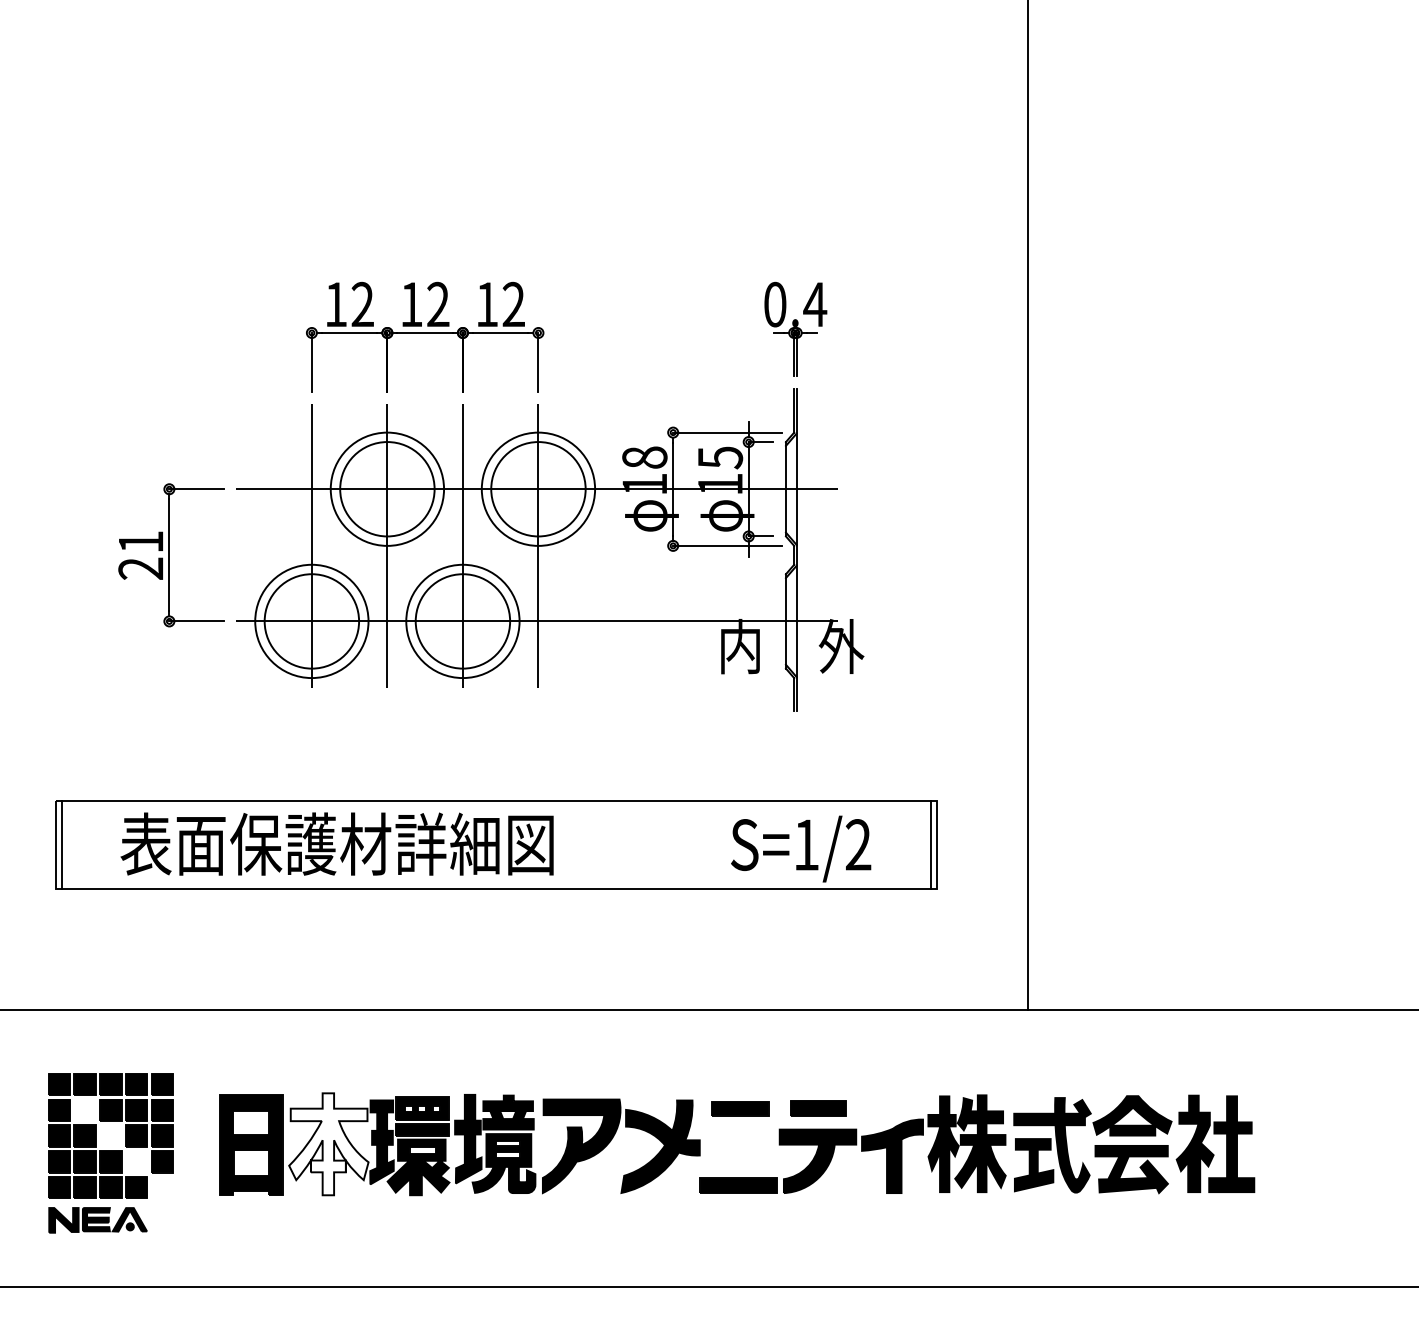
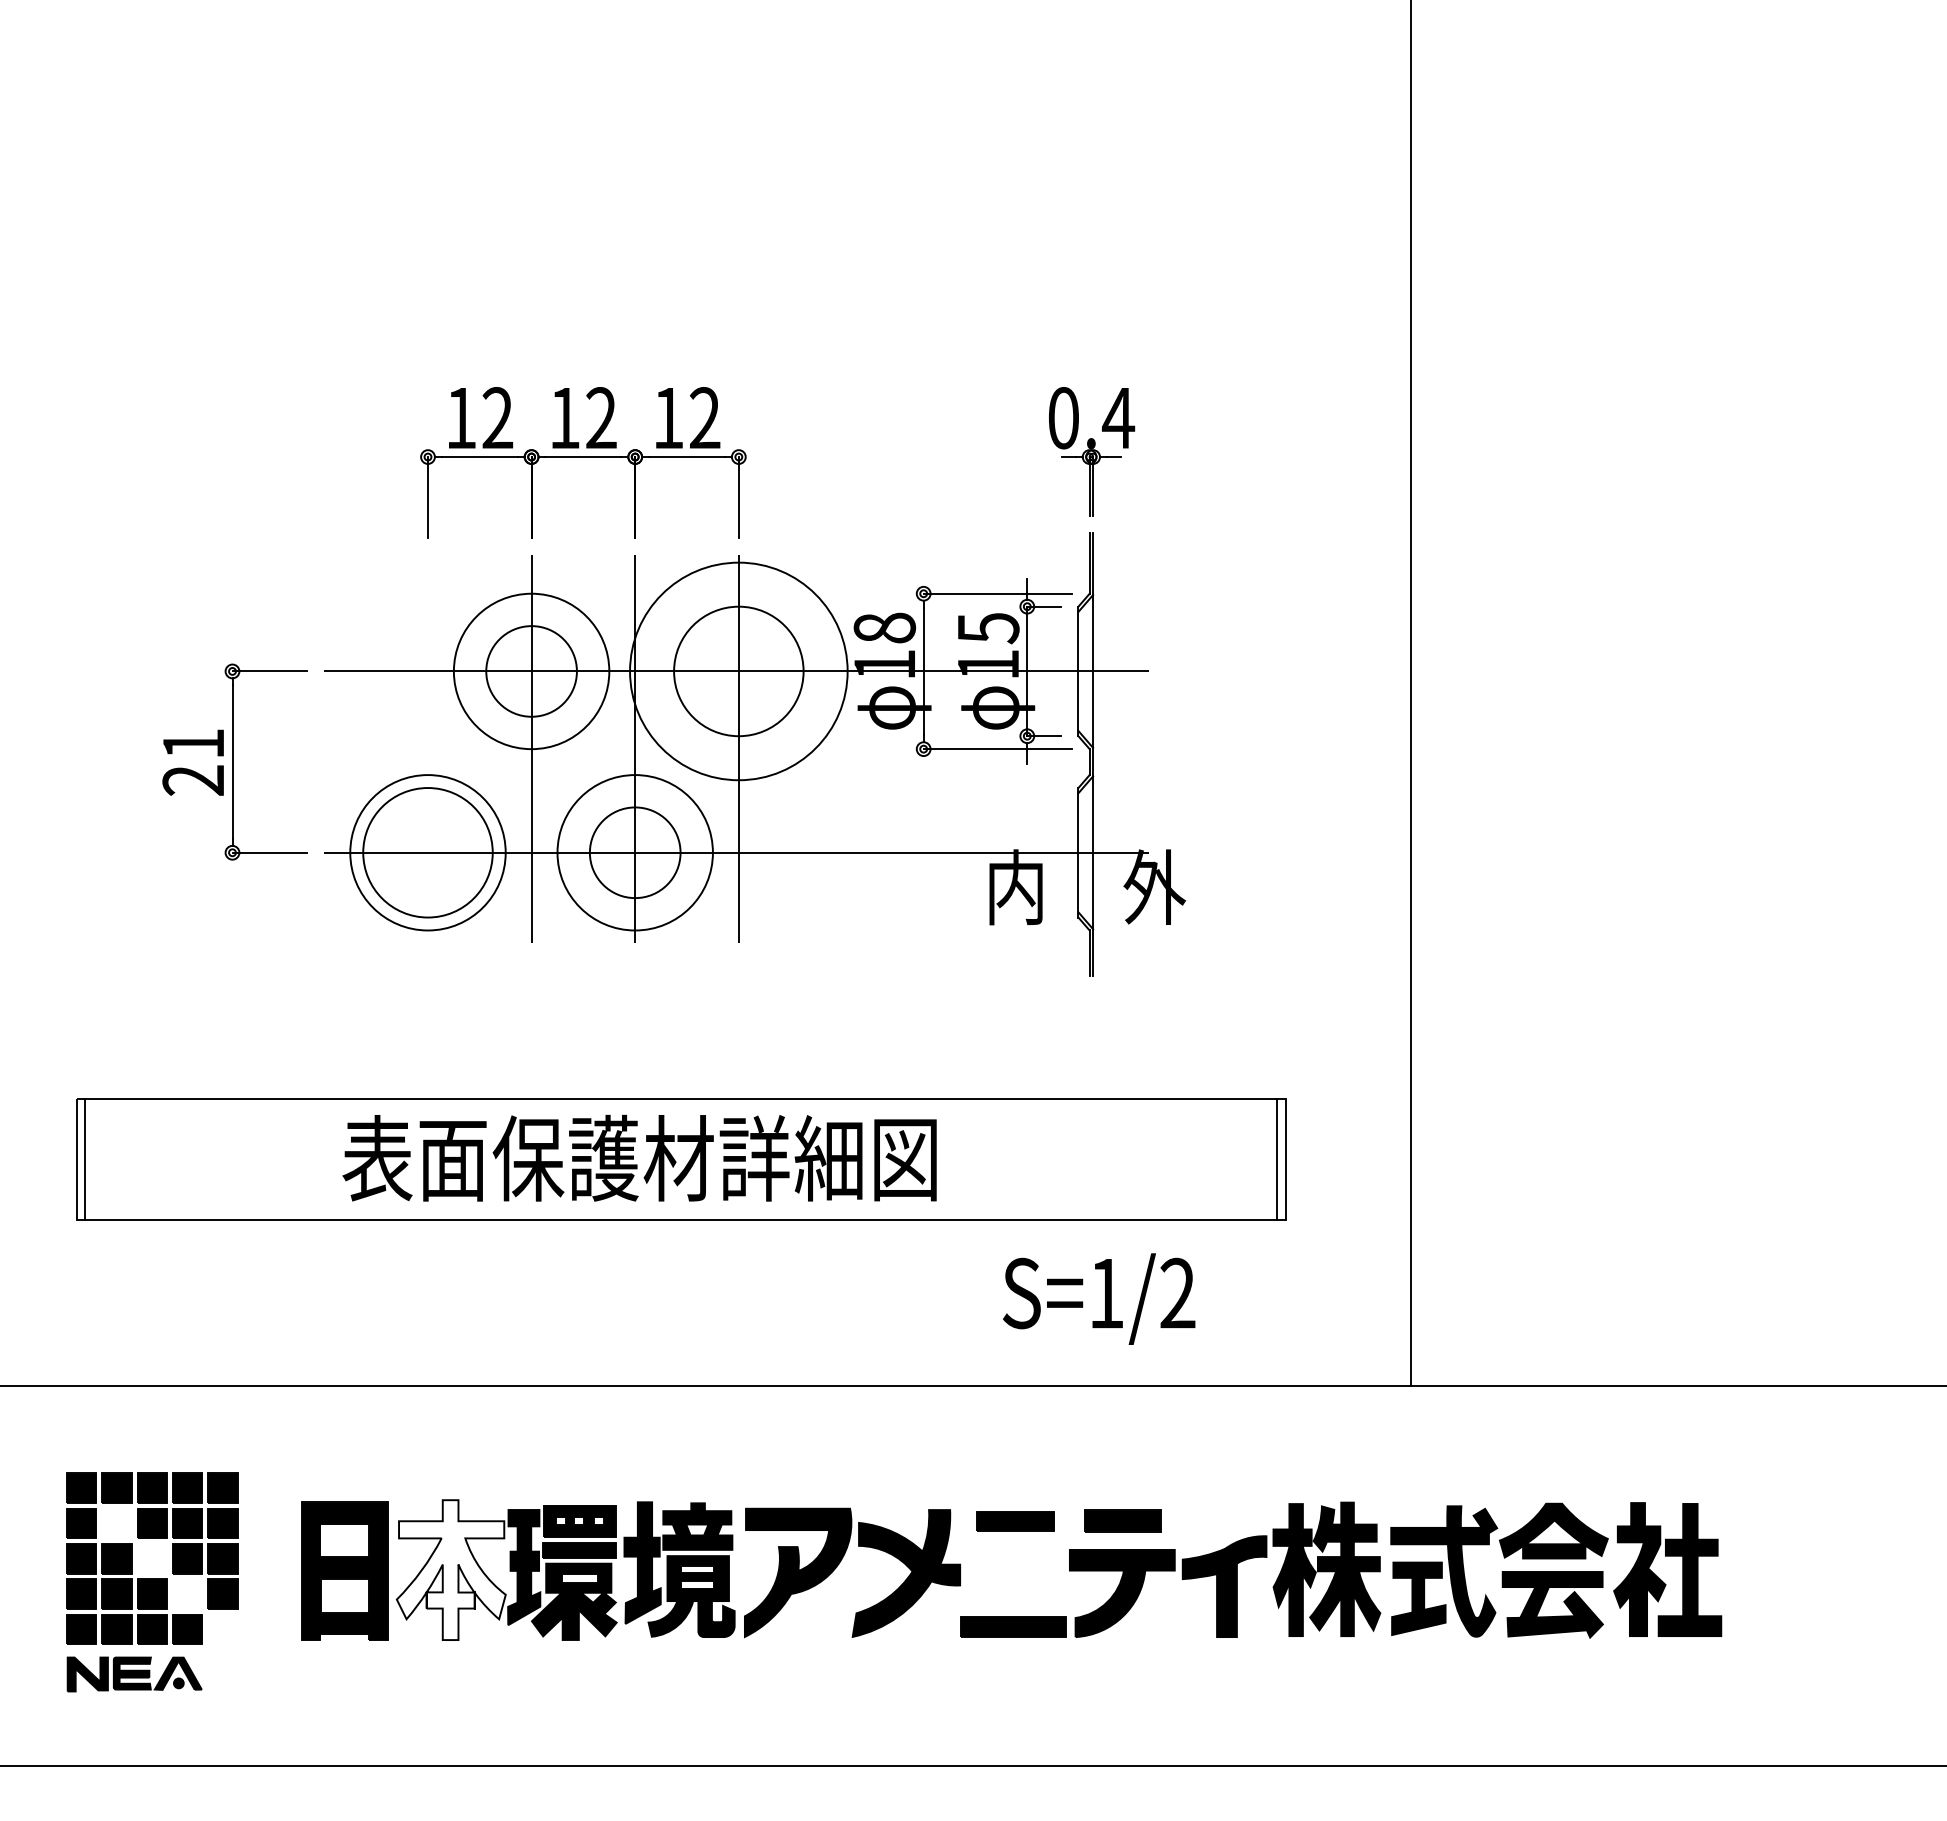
circle: (387, 489) -> (531, 671), size x0.7
circle: (538, 489) -> (738, 671), size x1.4
line: (312, 545) -> (428, 748), removed
circle: (462, 621) -> (634, 852), size x0.7
text: (337, 843) -> (639, 1157), moved
text: (801, 848) -> (1099, 1298), moved

